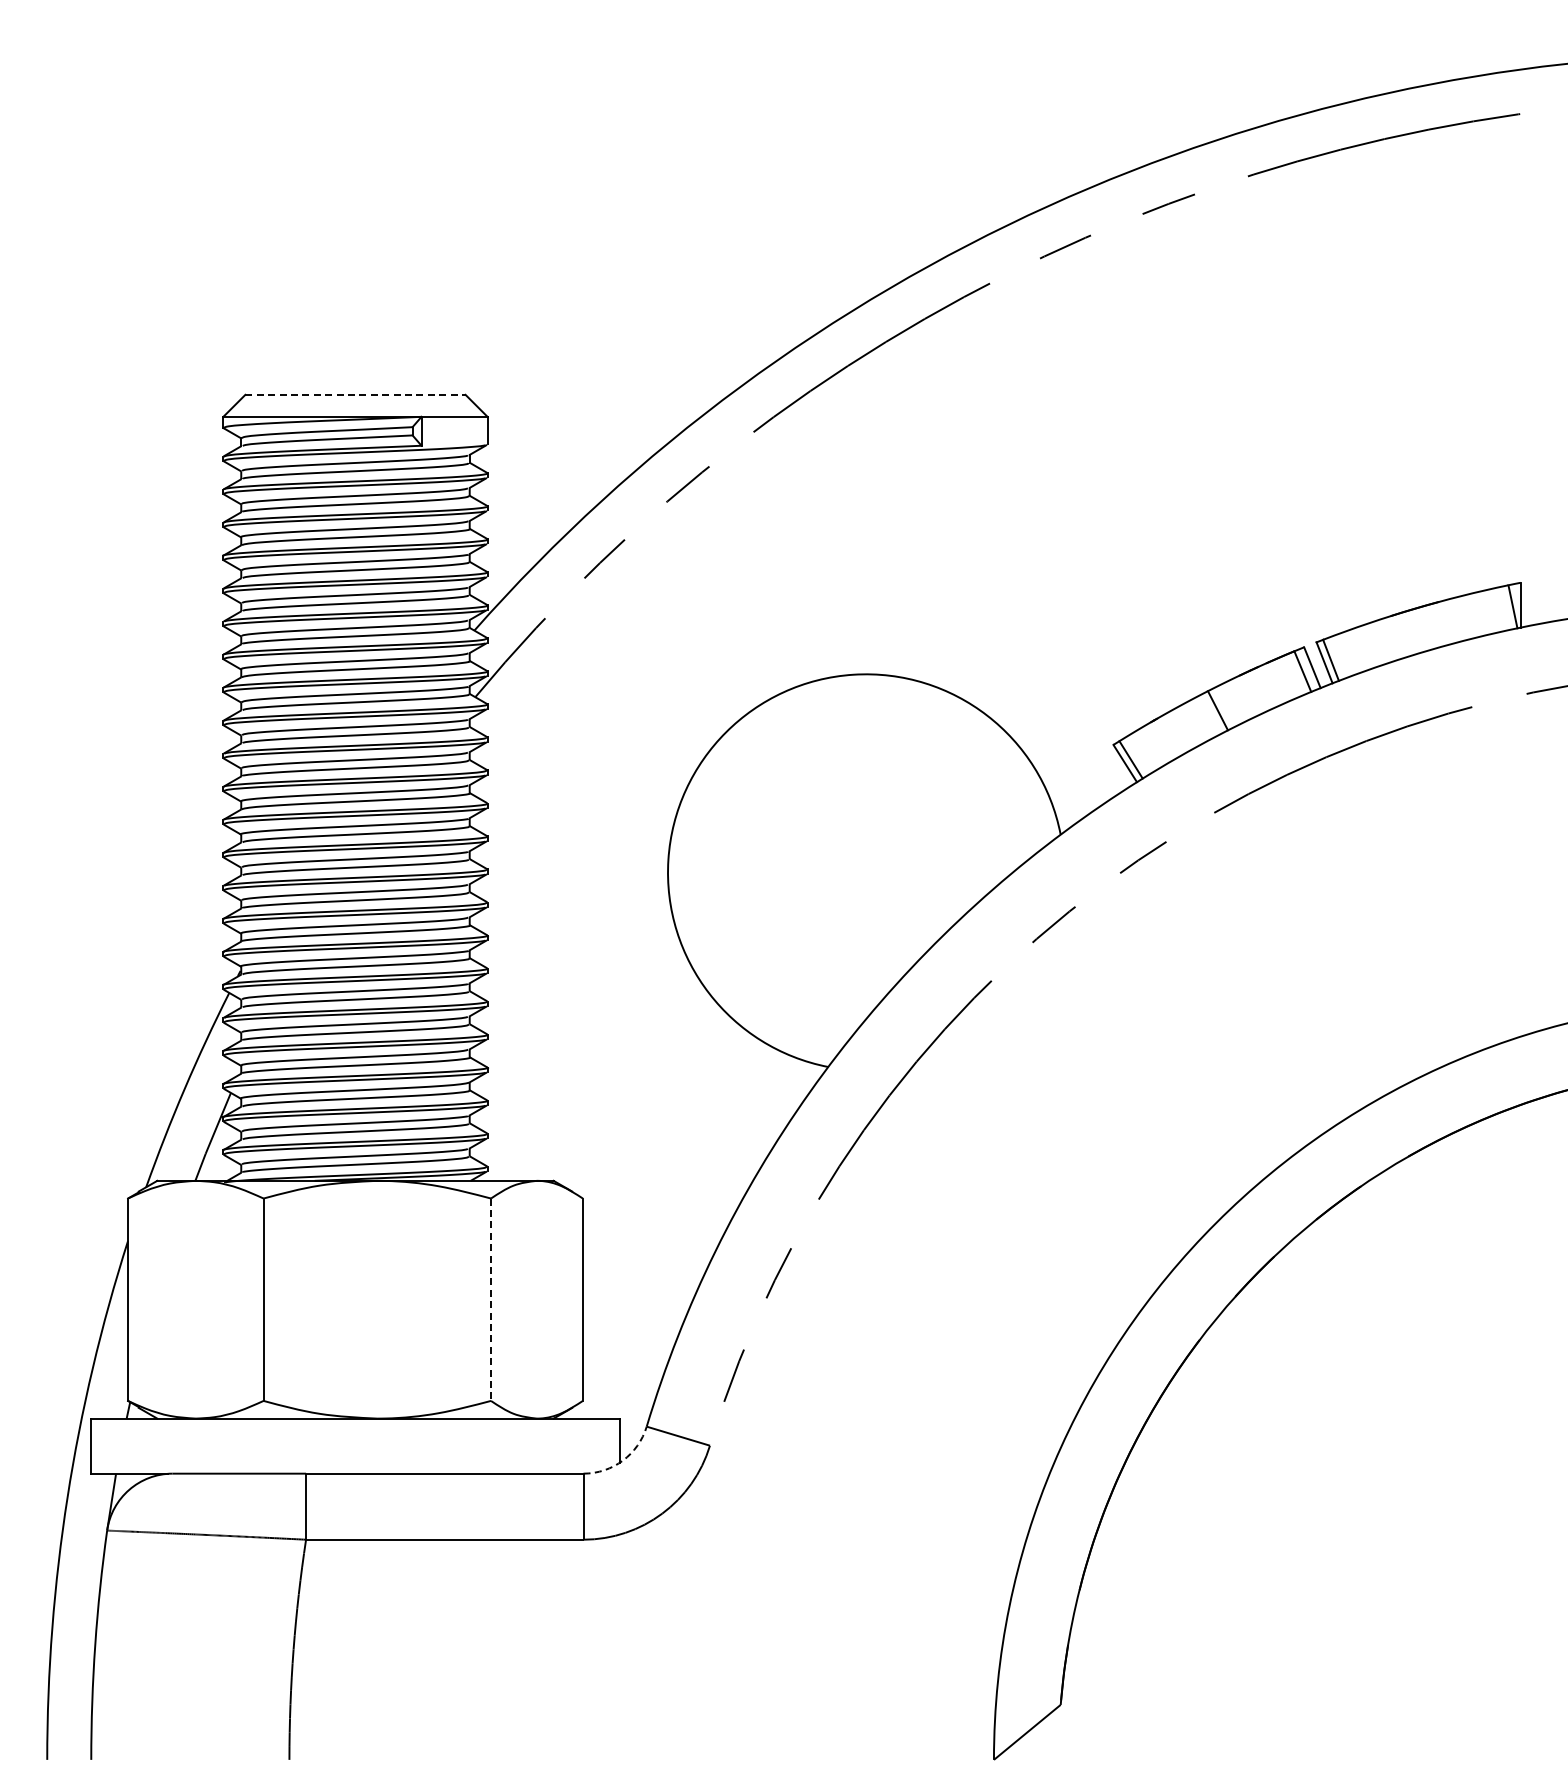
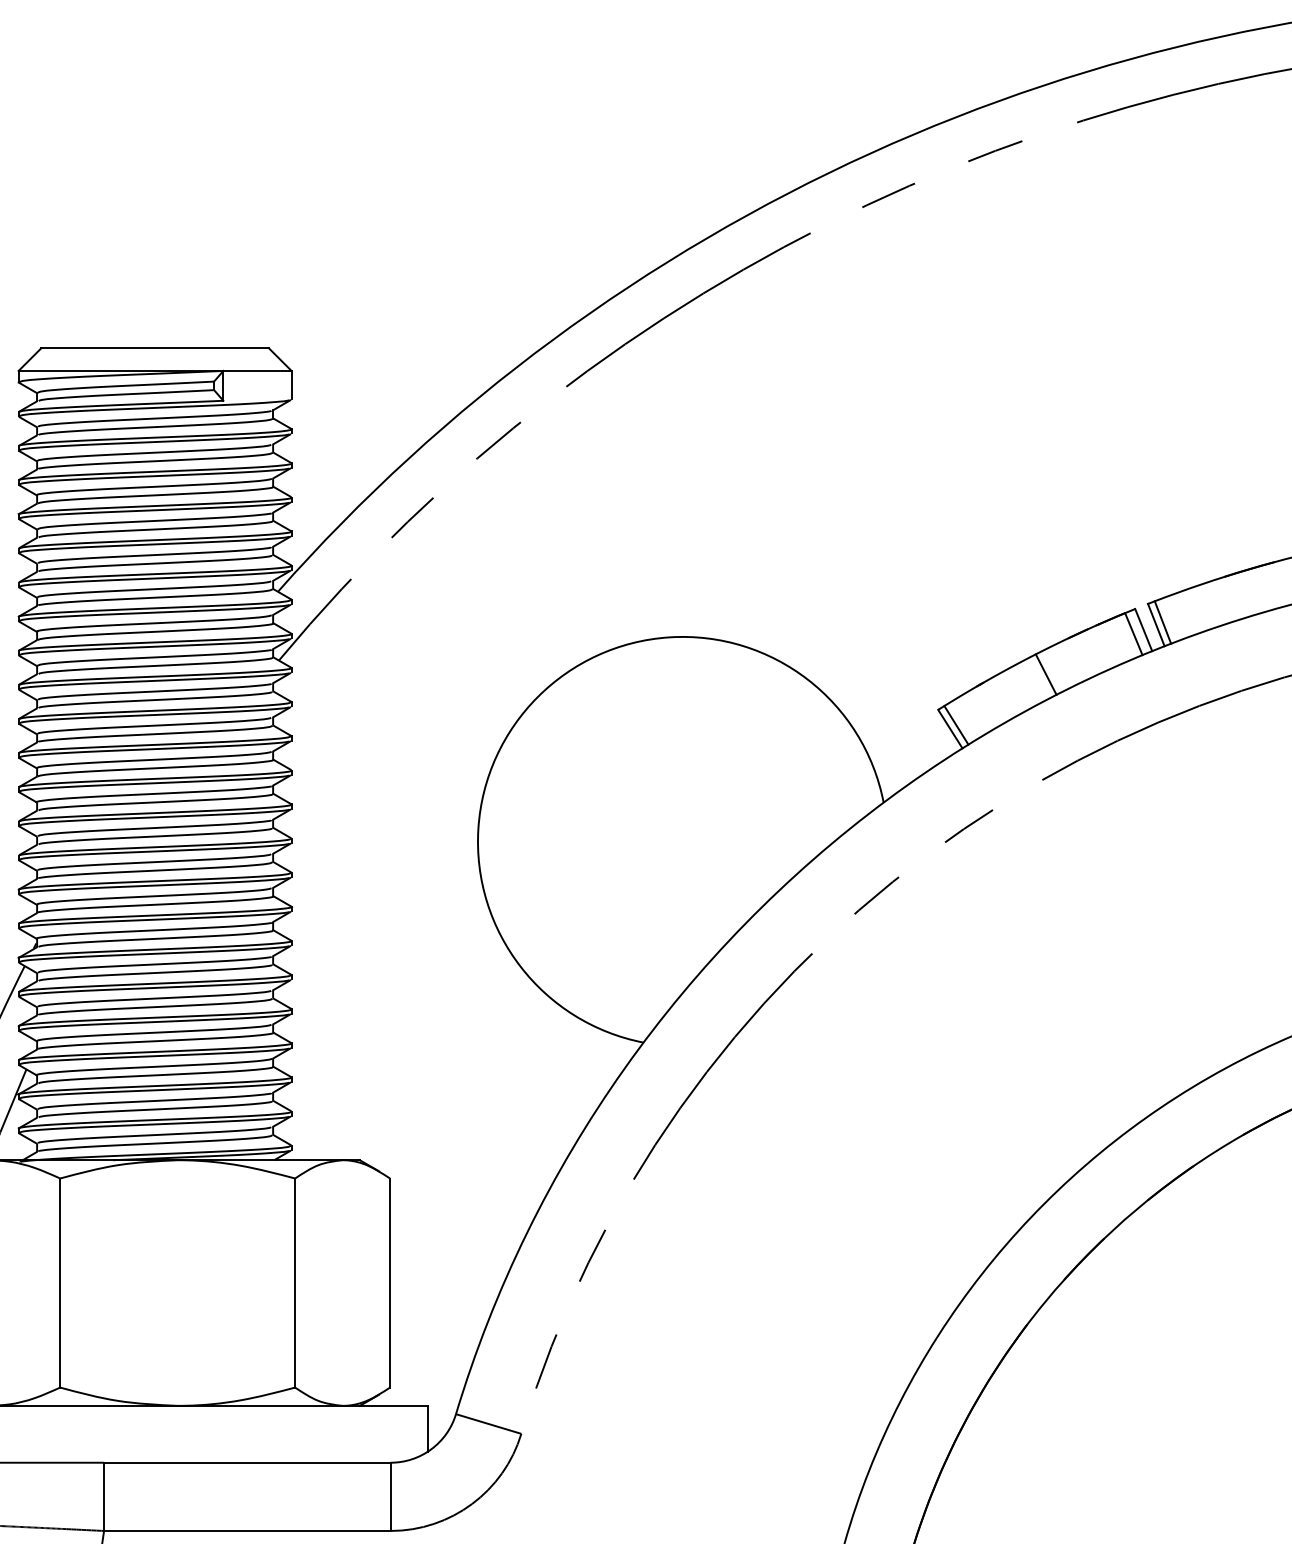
line: (355, 394) -> (155, 347), dashed -> solid
line: (491, 1300) -> (295, 1283), dashed -> solid
arc: (622, 1460) -> (430, 1449), dashed -> solid

